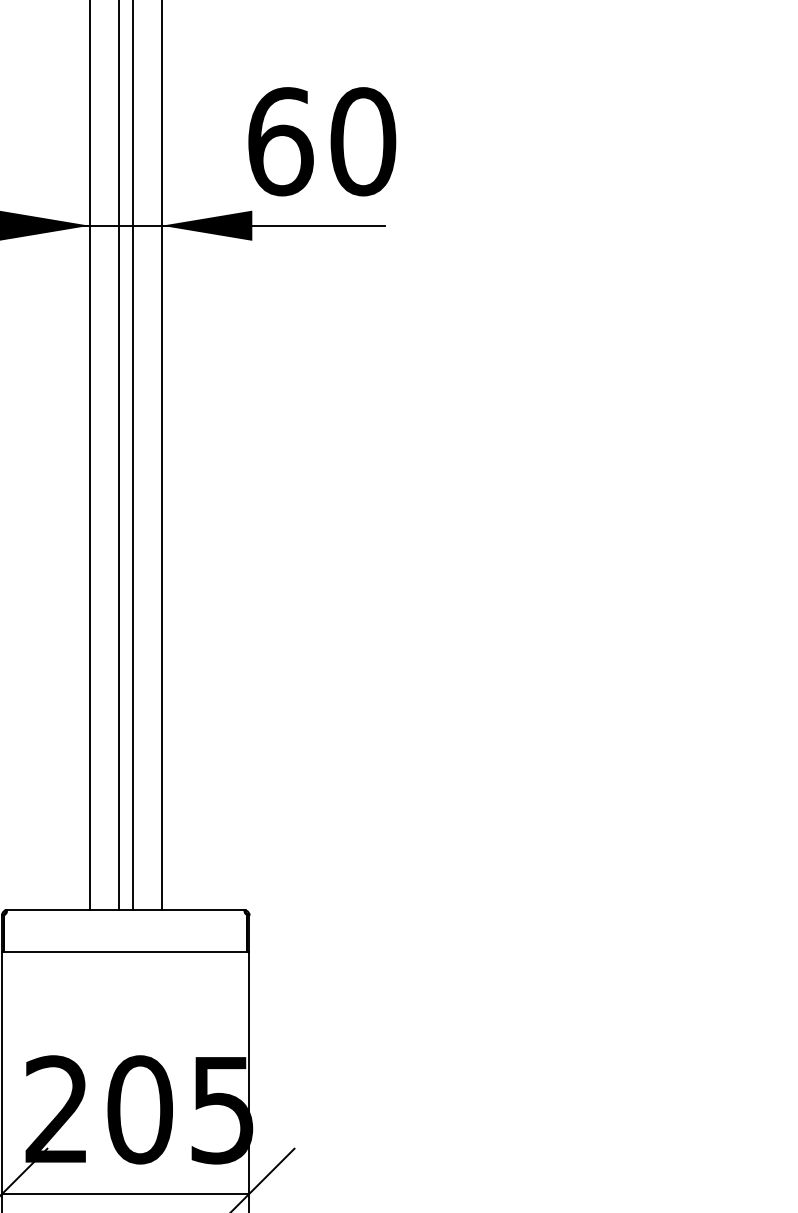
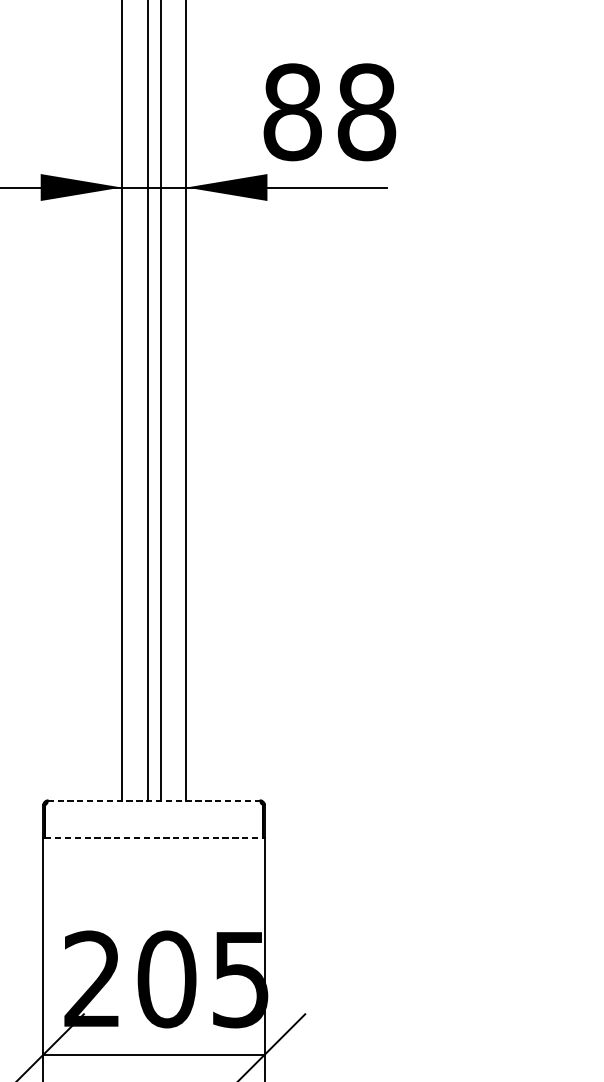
text: (322, 141) -> (330, 112), 60 -> 88
line: (125, 910) -> (153, 800), solid -> dashed
line: (125, 952) -> (153, 838), solid -> dashed

